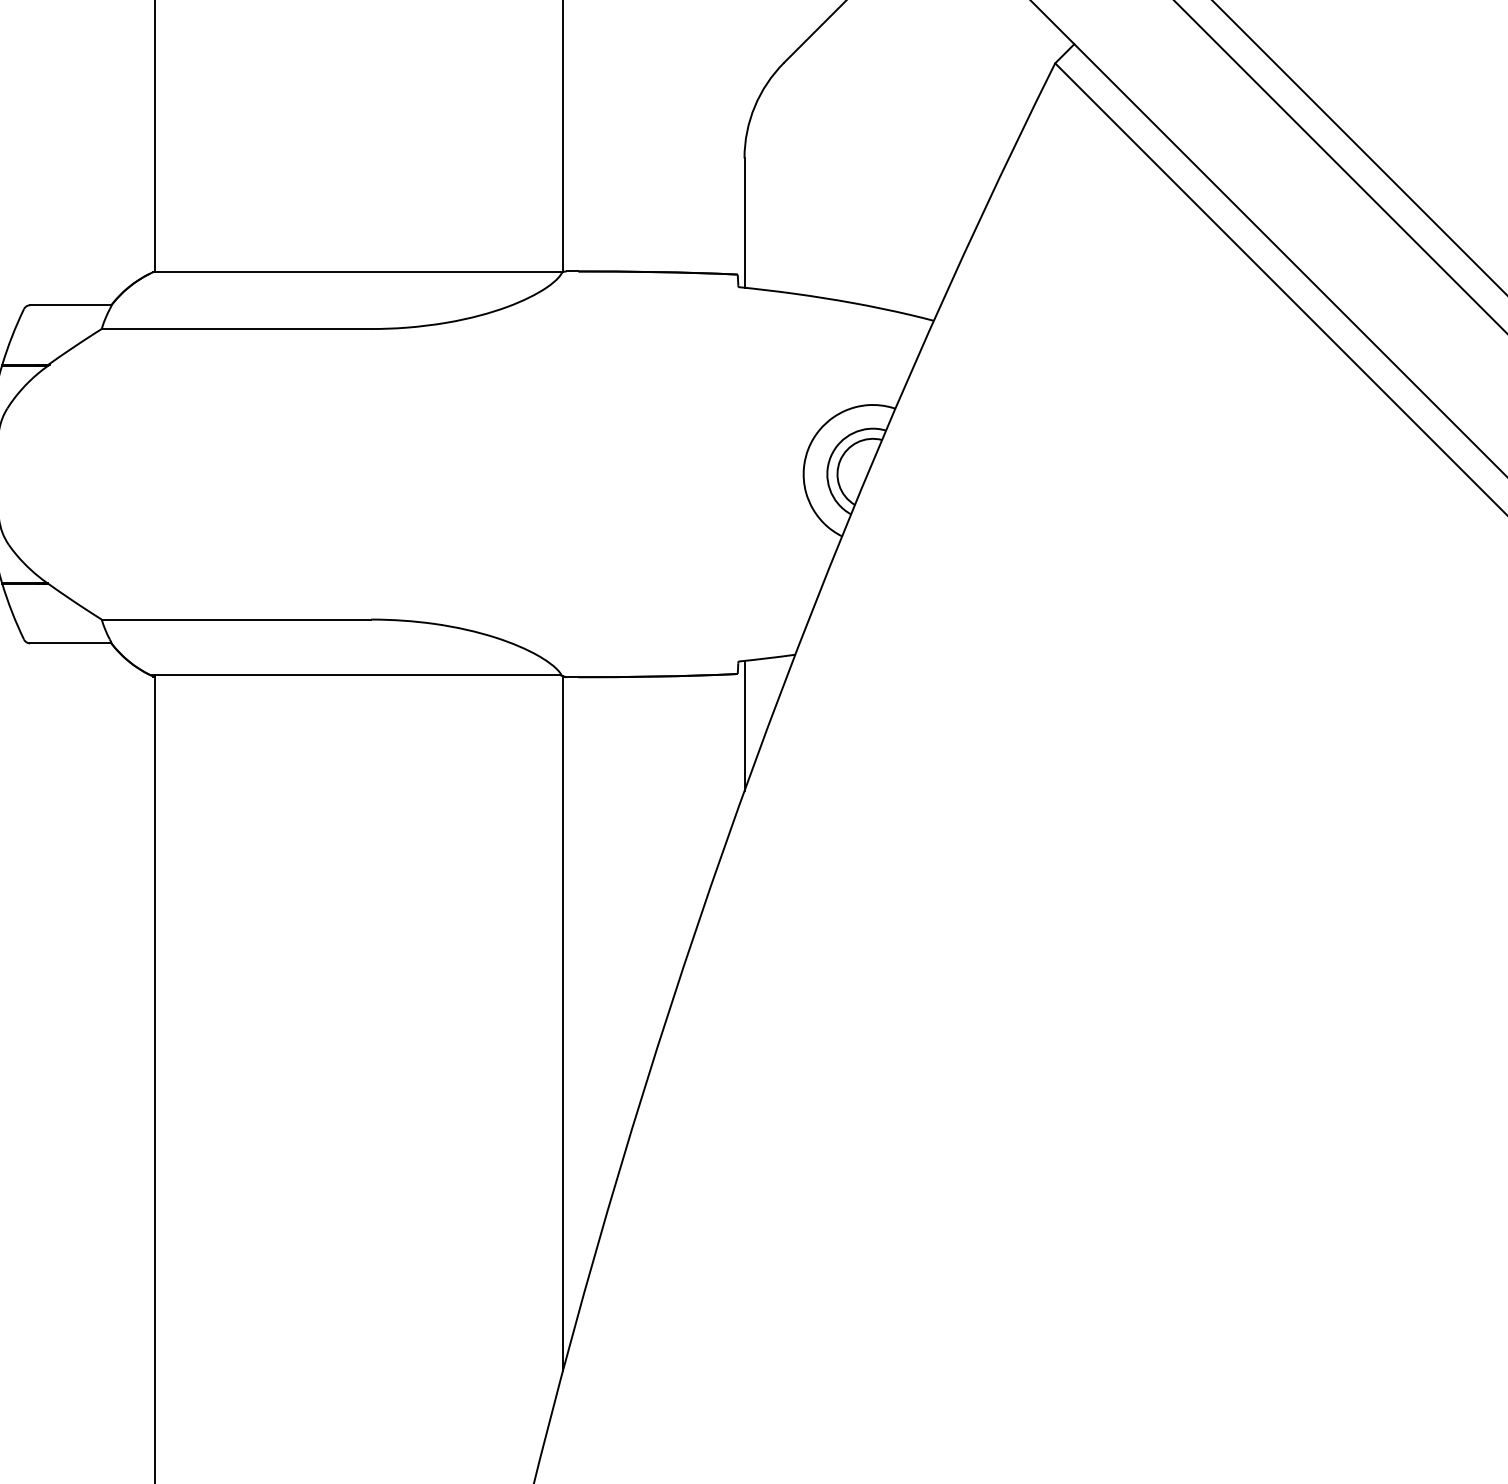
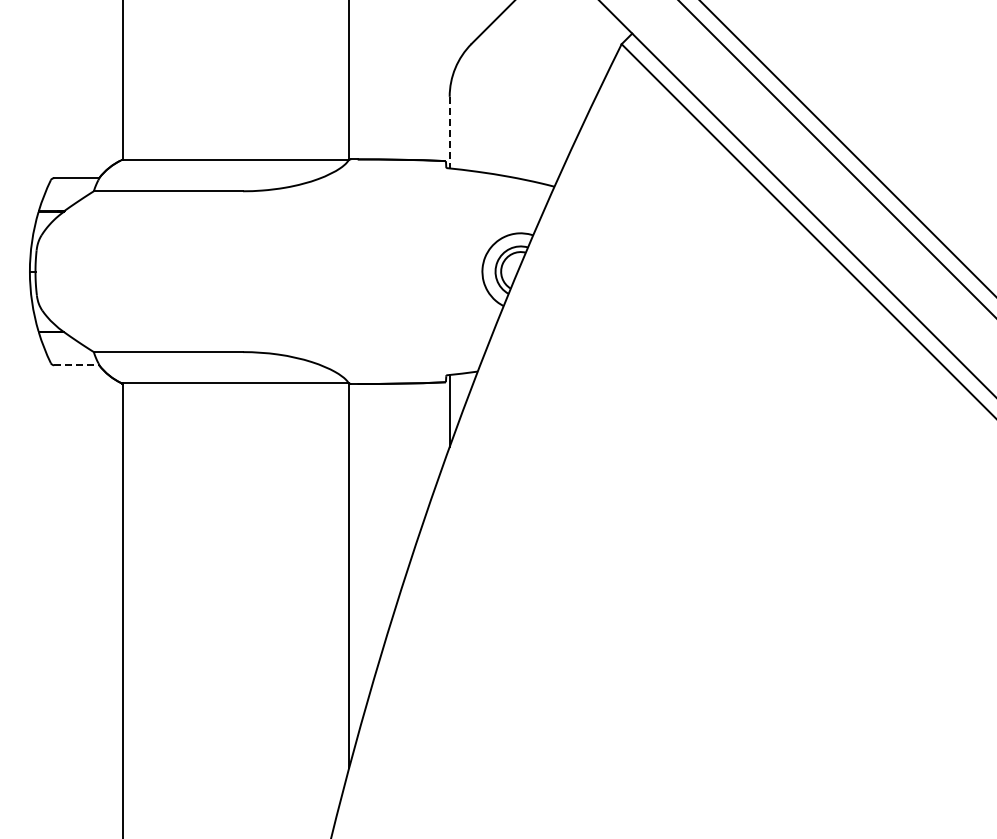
line: (744, 222) -> (449, 132), solid -> dashed
line: (72, 643) -> (77, 365), solid -> dashed

